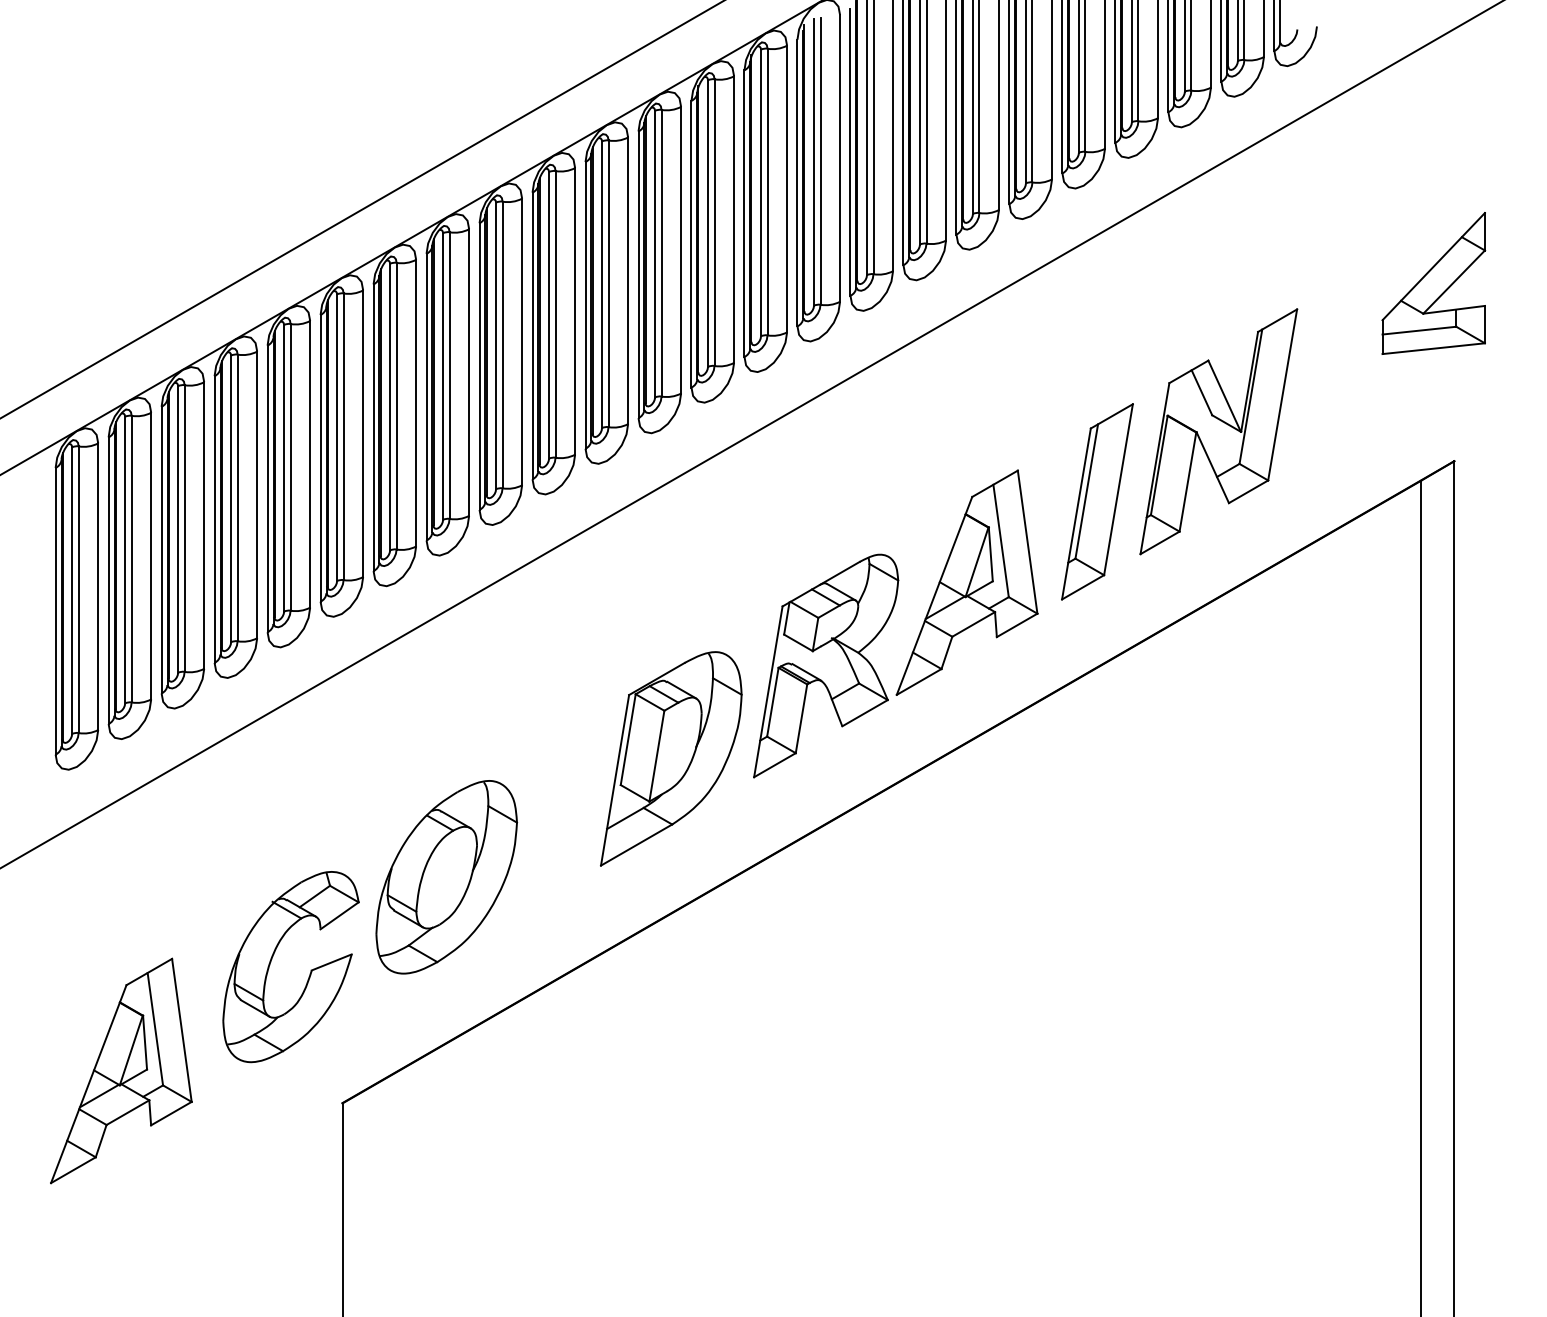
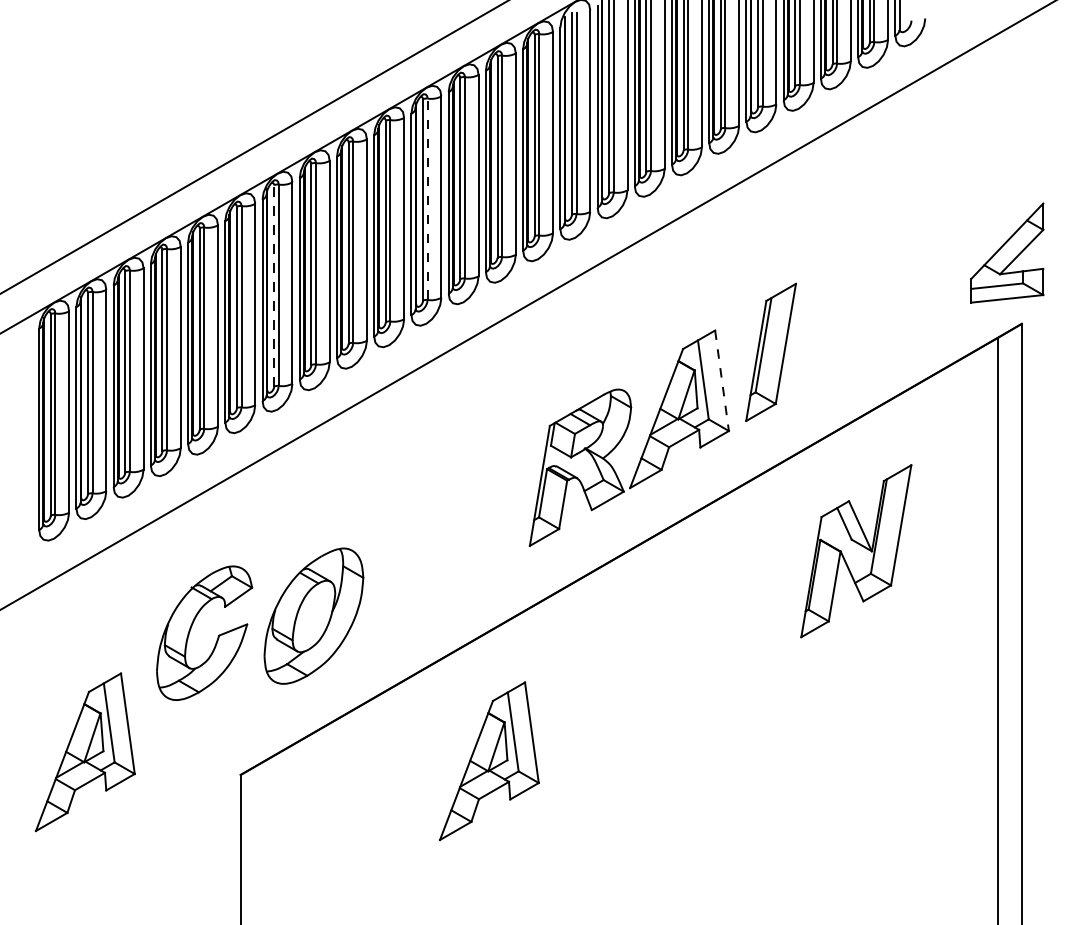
part: (1434, 282) -> (1007, 252), moved
line: (608, 284) -> (427, 199), solid -> dashed
line: (390, 406) -> (274, 285), solid -> dashed
part: (1219, 432) -> (856, 551), moved
line: (1028, 541) -> (722, 380), solid -> dashed
part: (671, 758) -> (471, 532), removed
part: (272, 961) -> (191, 629), moved
part: (696, 1084) -> (489, 761), added

